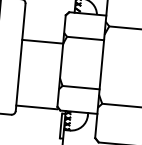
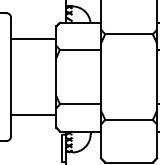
line: (42, 41) -> (33, 38), moved
line: (36, 107) -> (33, 115), moved

